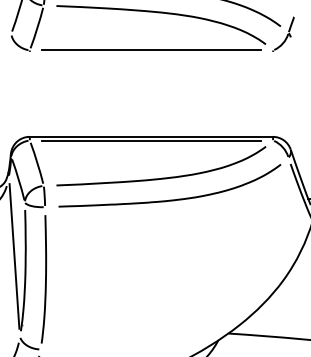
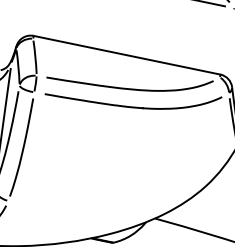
line: (151, 140) -> (126, 58), removed

